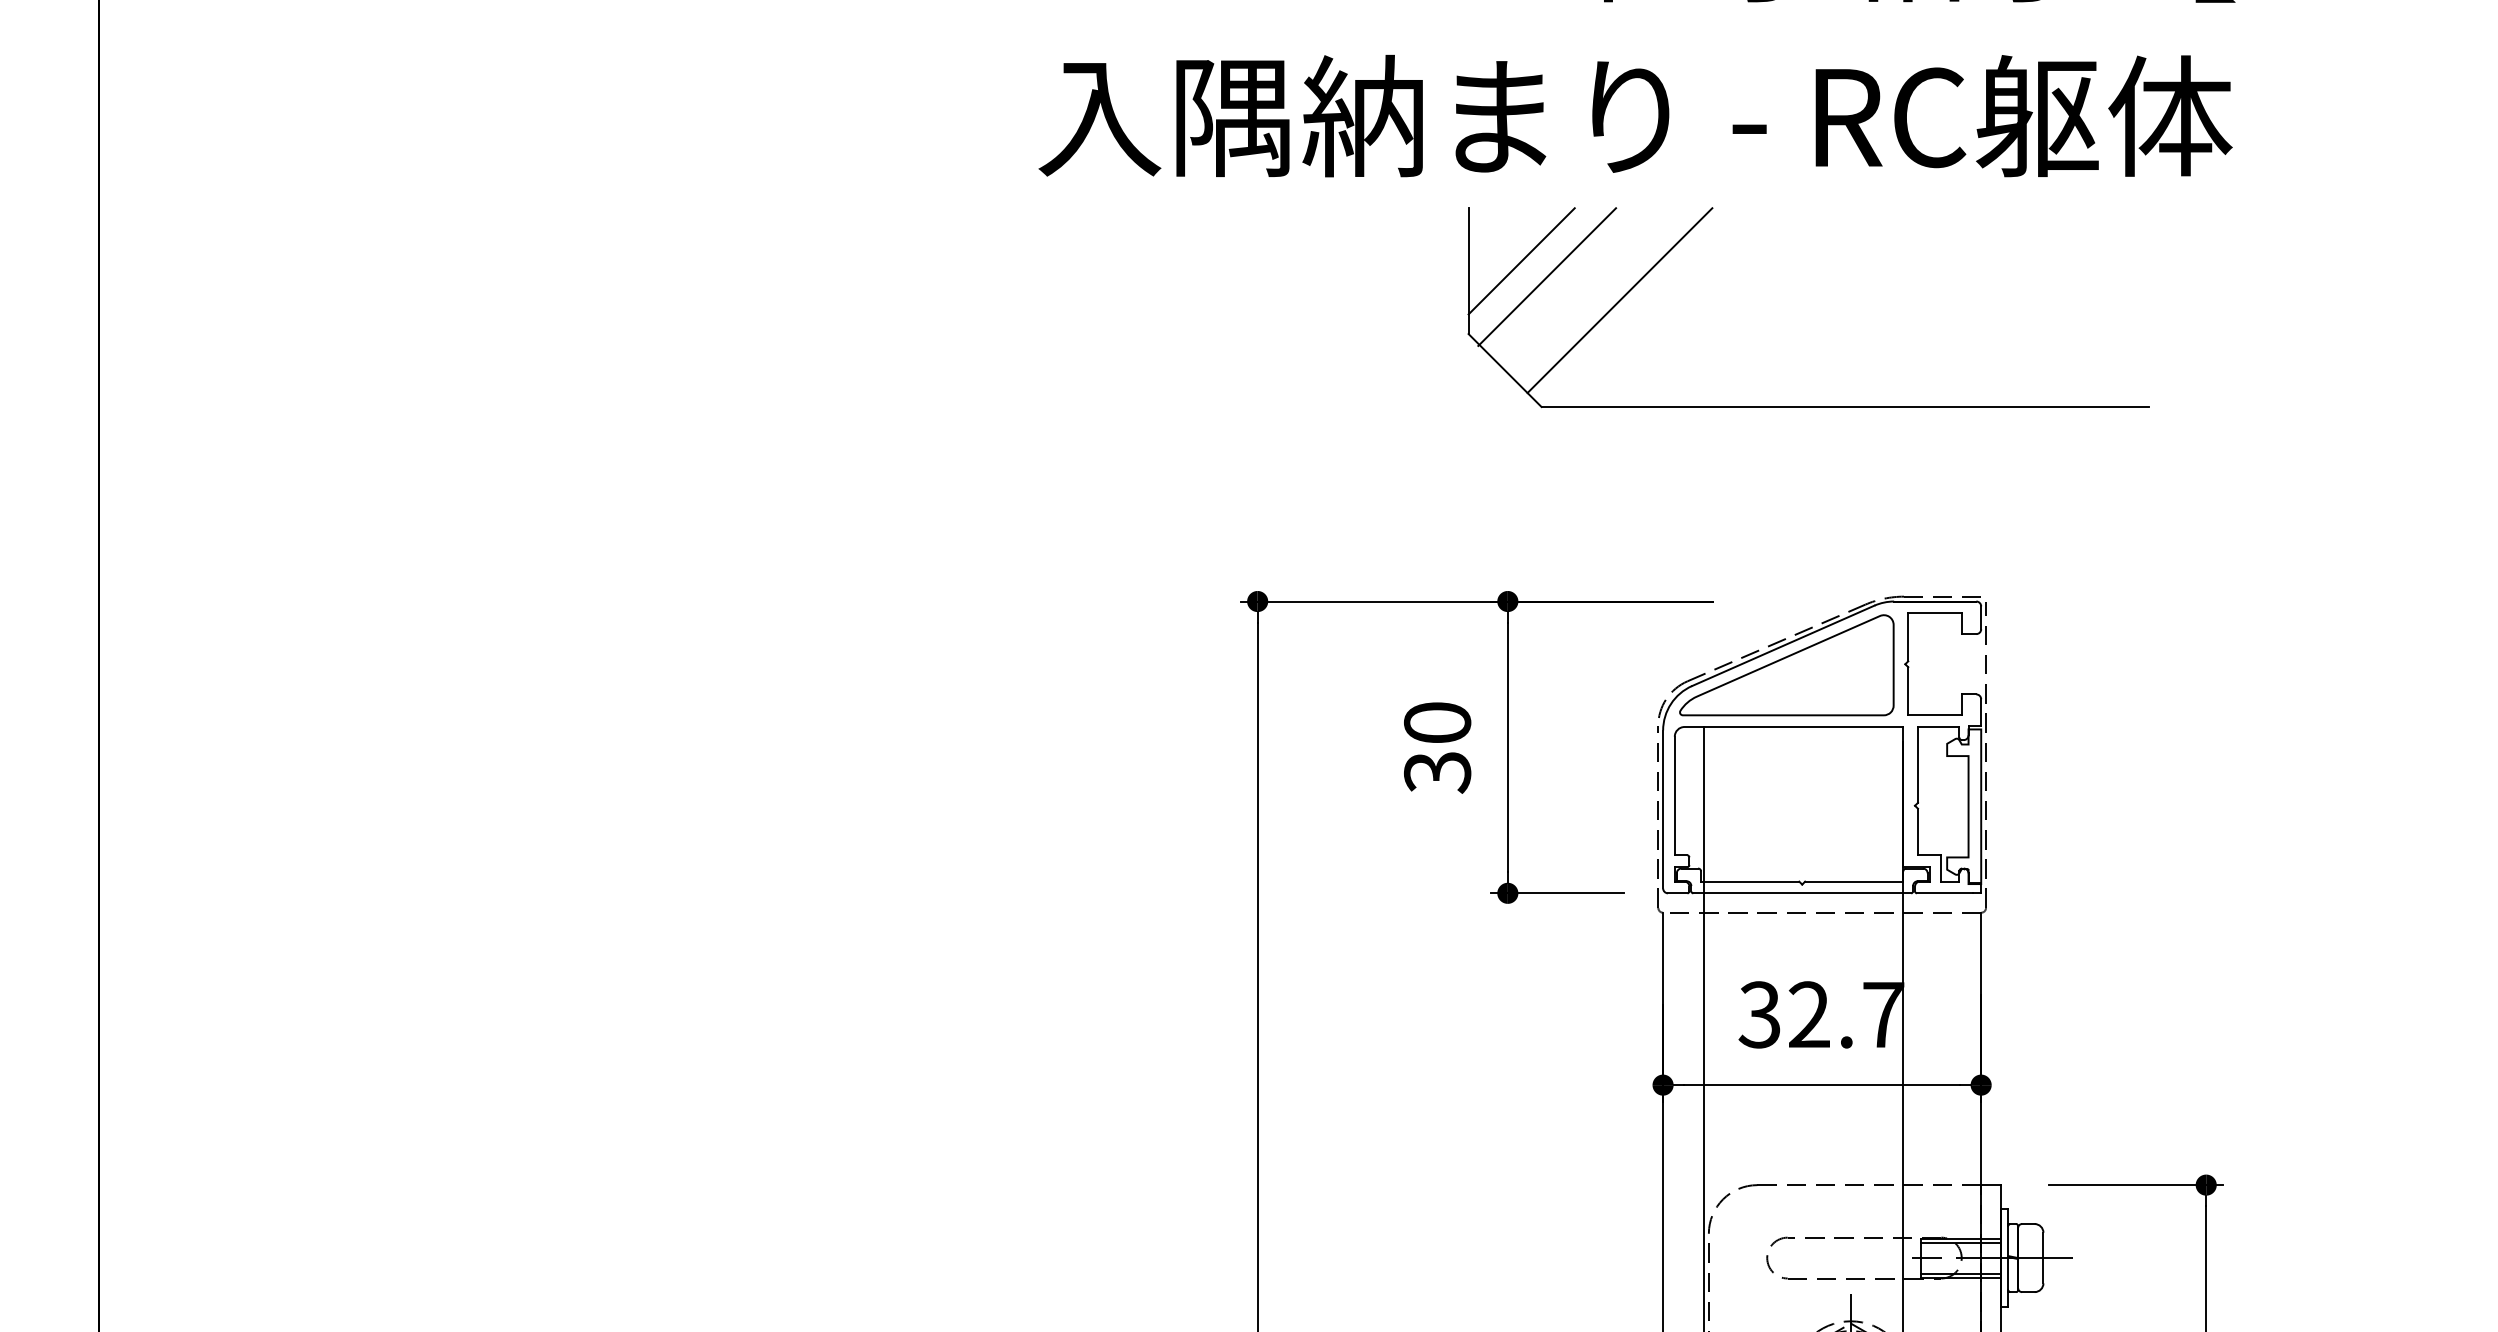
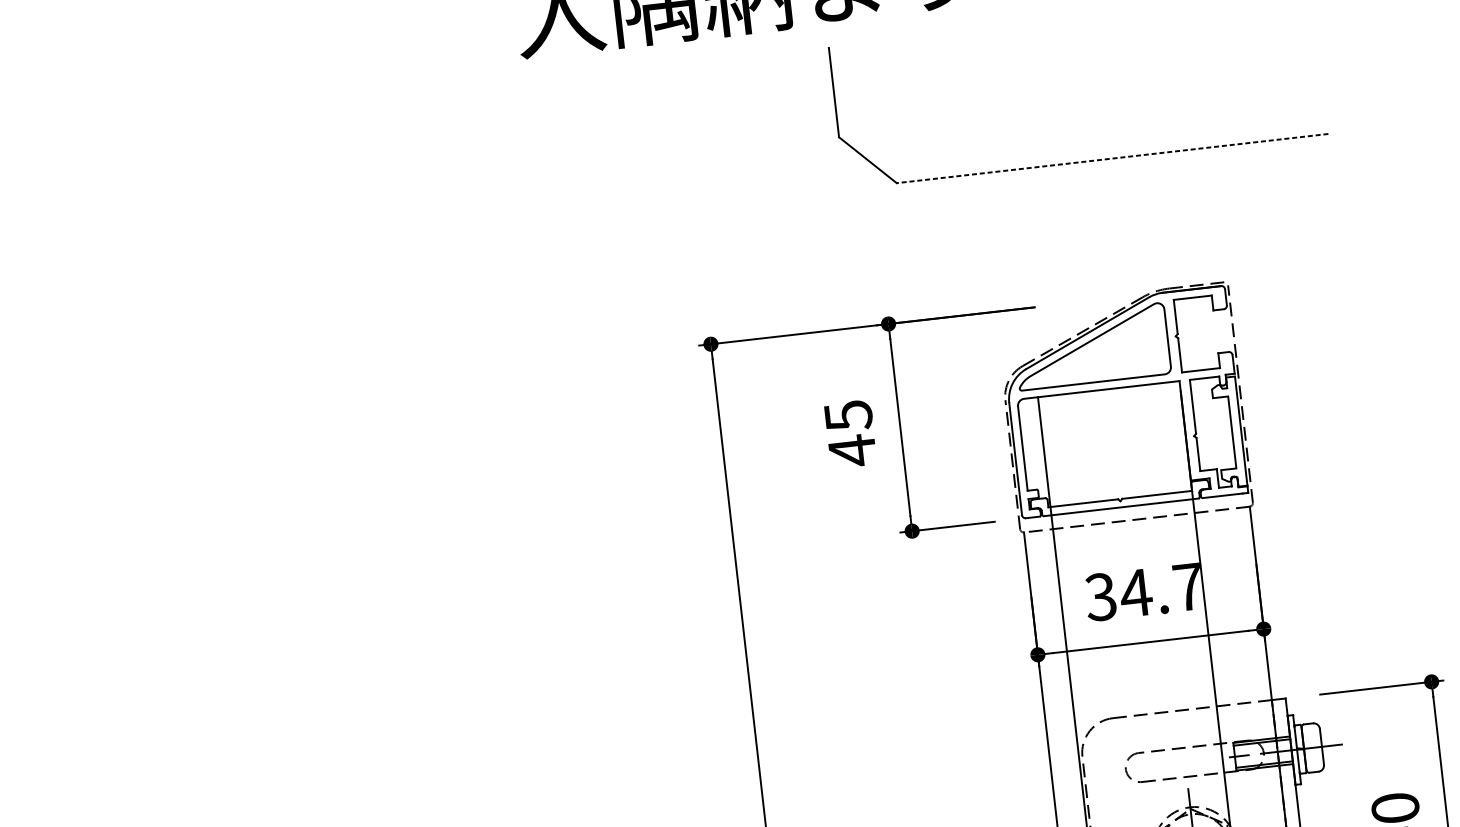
line: (1521, 261) -> (870, 81), removed
line: (1547, 276) -> (890, 90), removed
line: (1619, 300) -> (943, 101), removed
line: (1845, 407) -> (1112, 158), solid -> dashed
text: (1437, 748) -> (850, 434), 30 -> 45
text: (1808, 1014) -> (1135, 592), 32.7 -> 34.7

